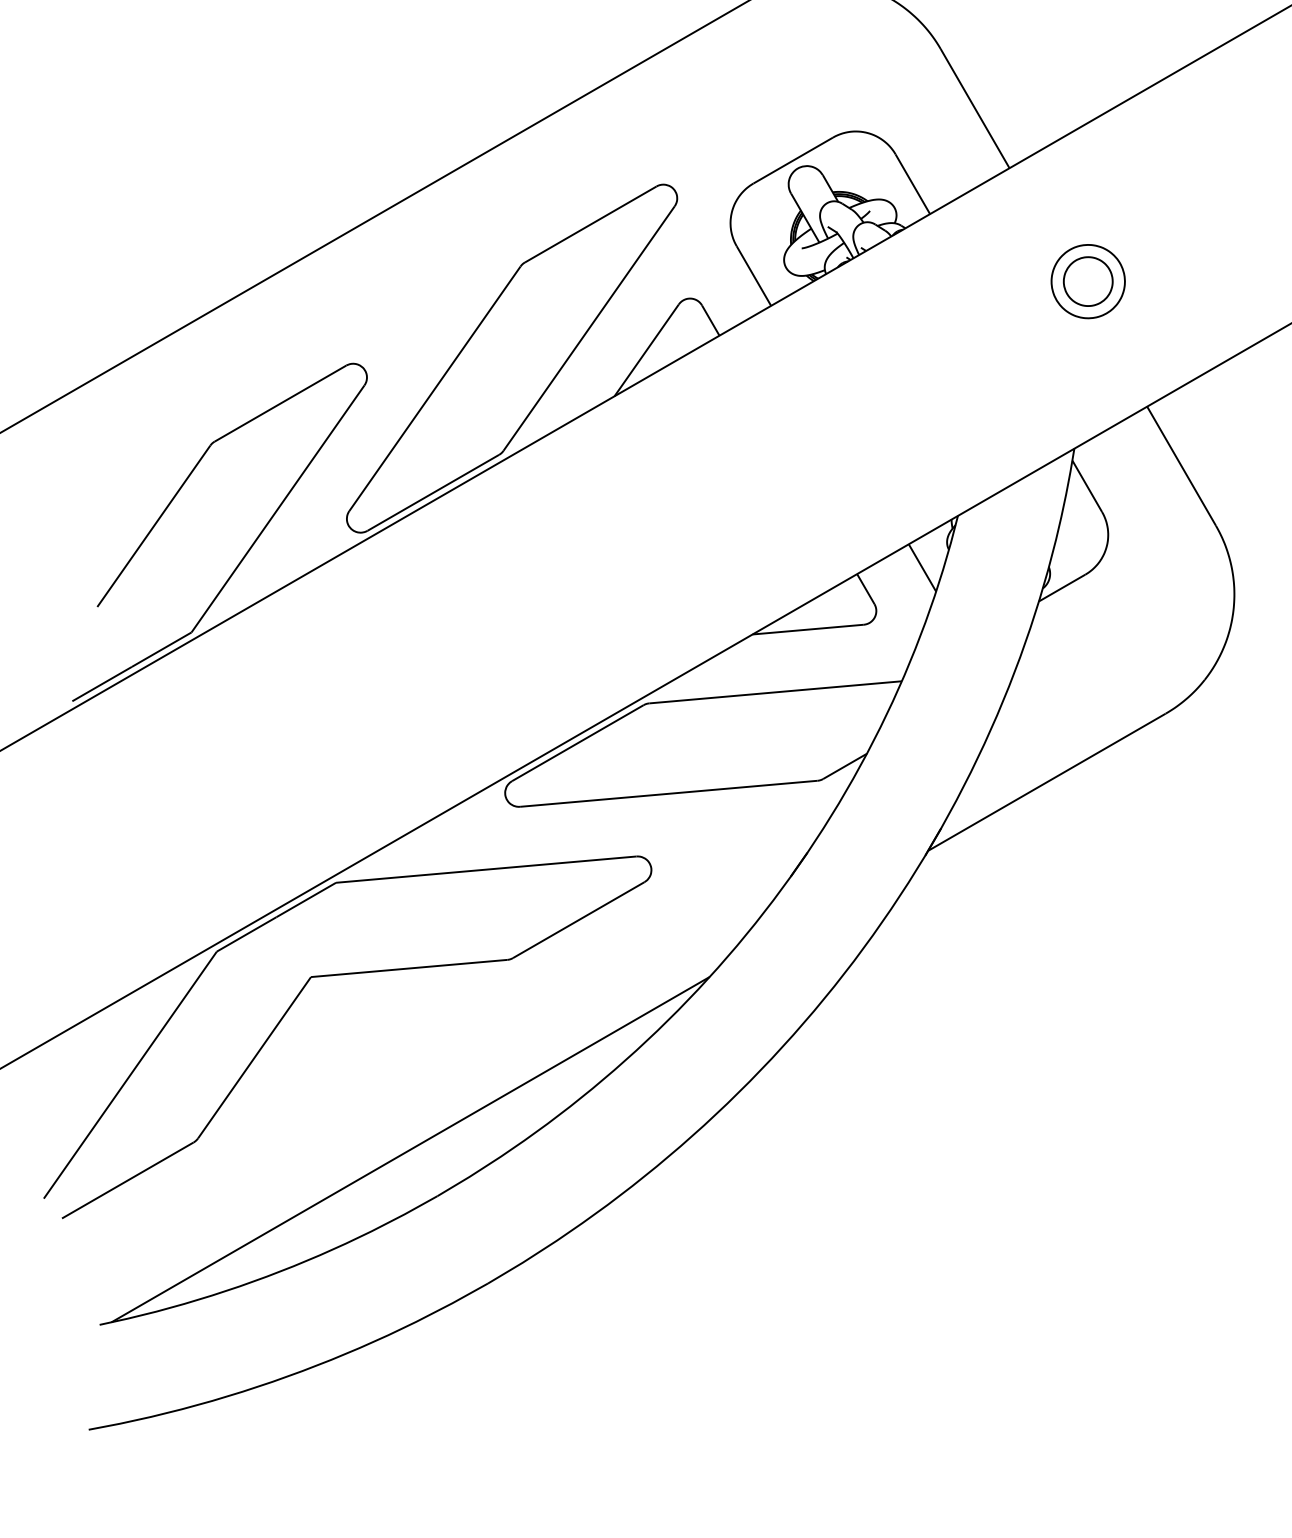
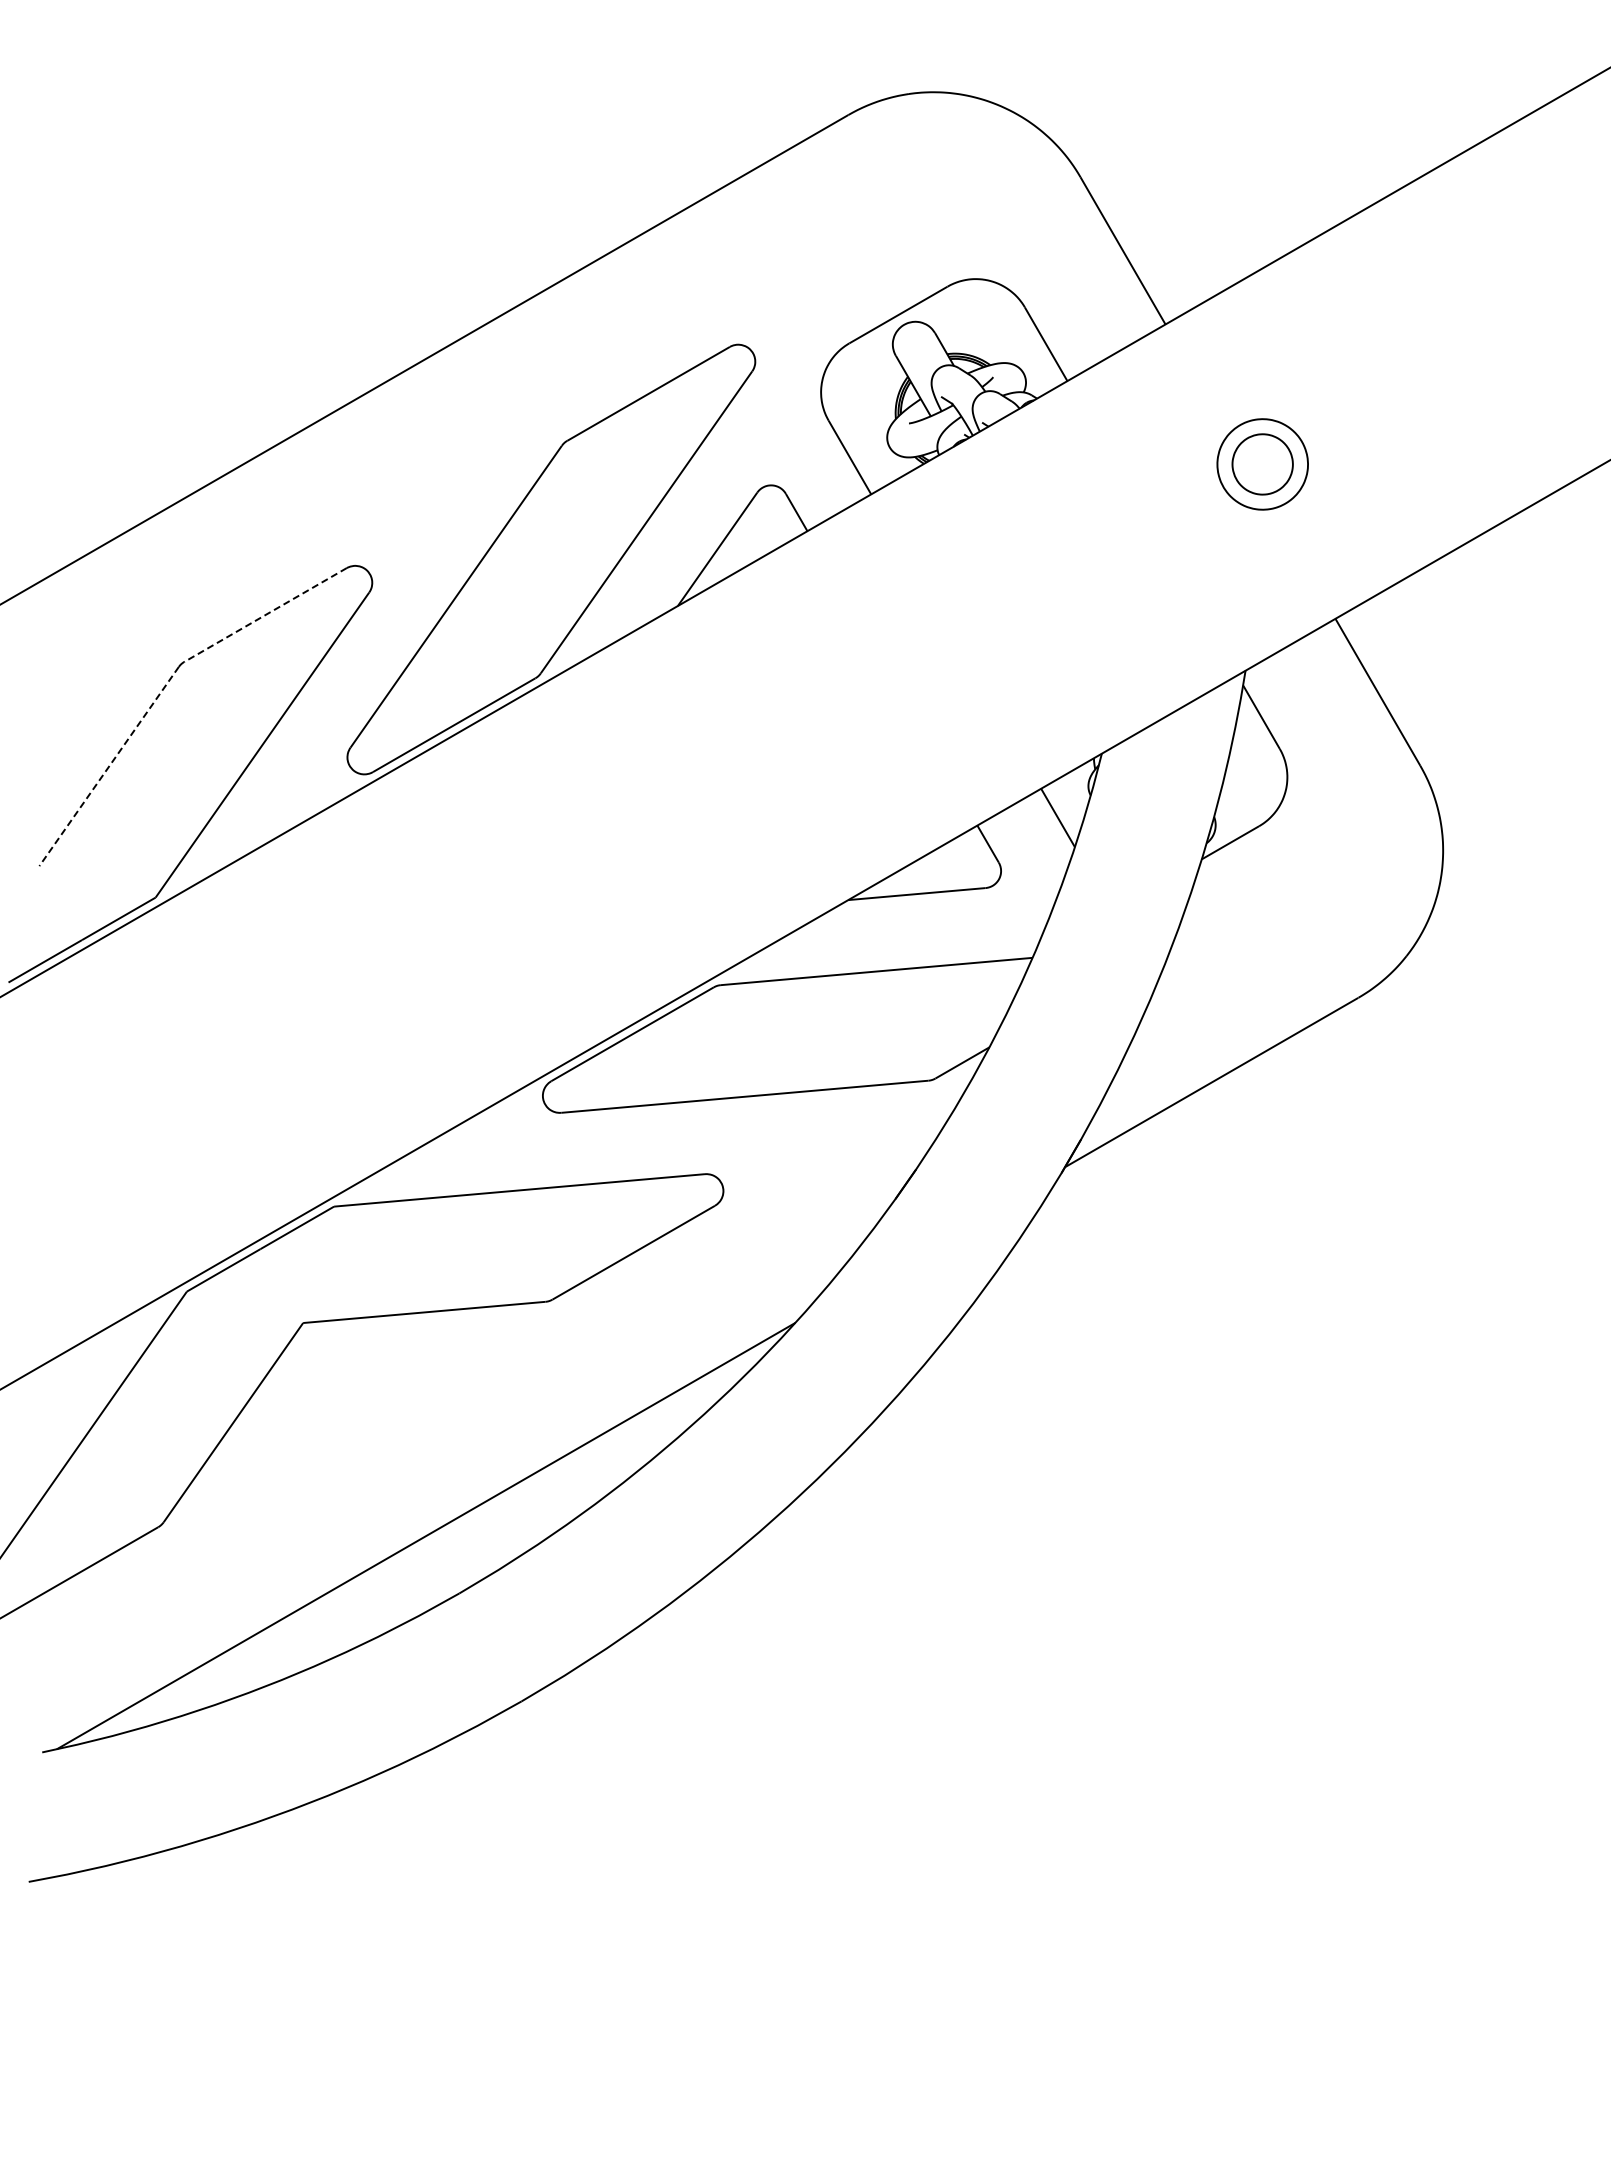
line: (280, 403) -> (265, 615), solid -> dashed
line: (154, 526) -> (109, 766), solid -> dashed

